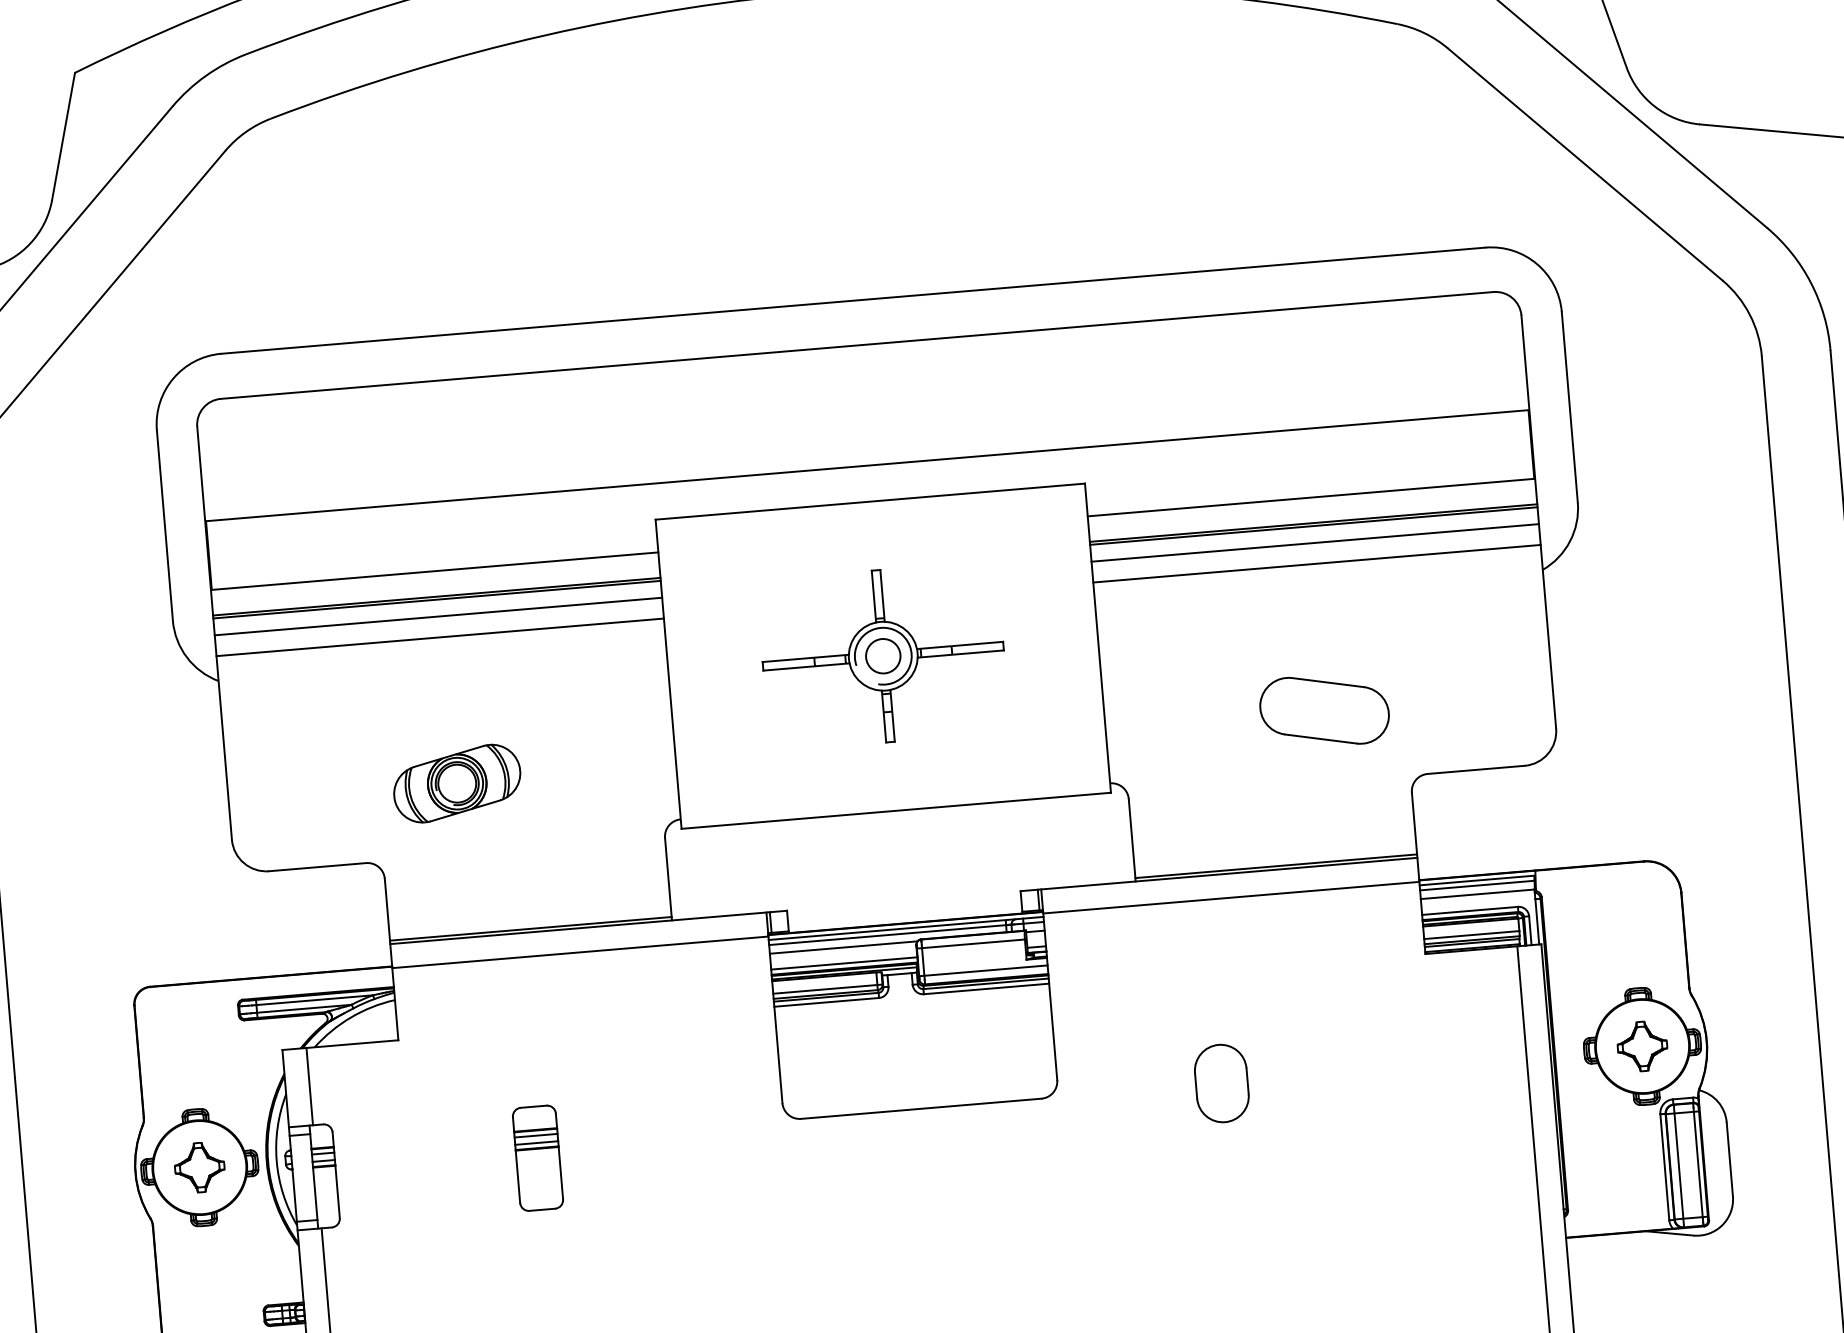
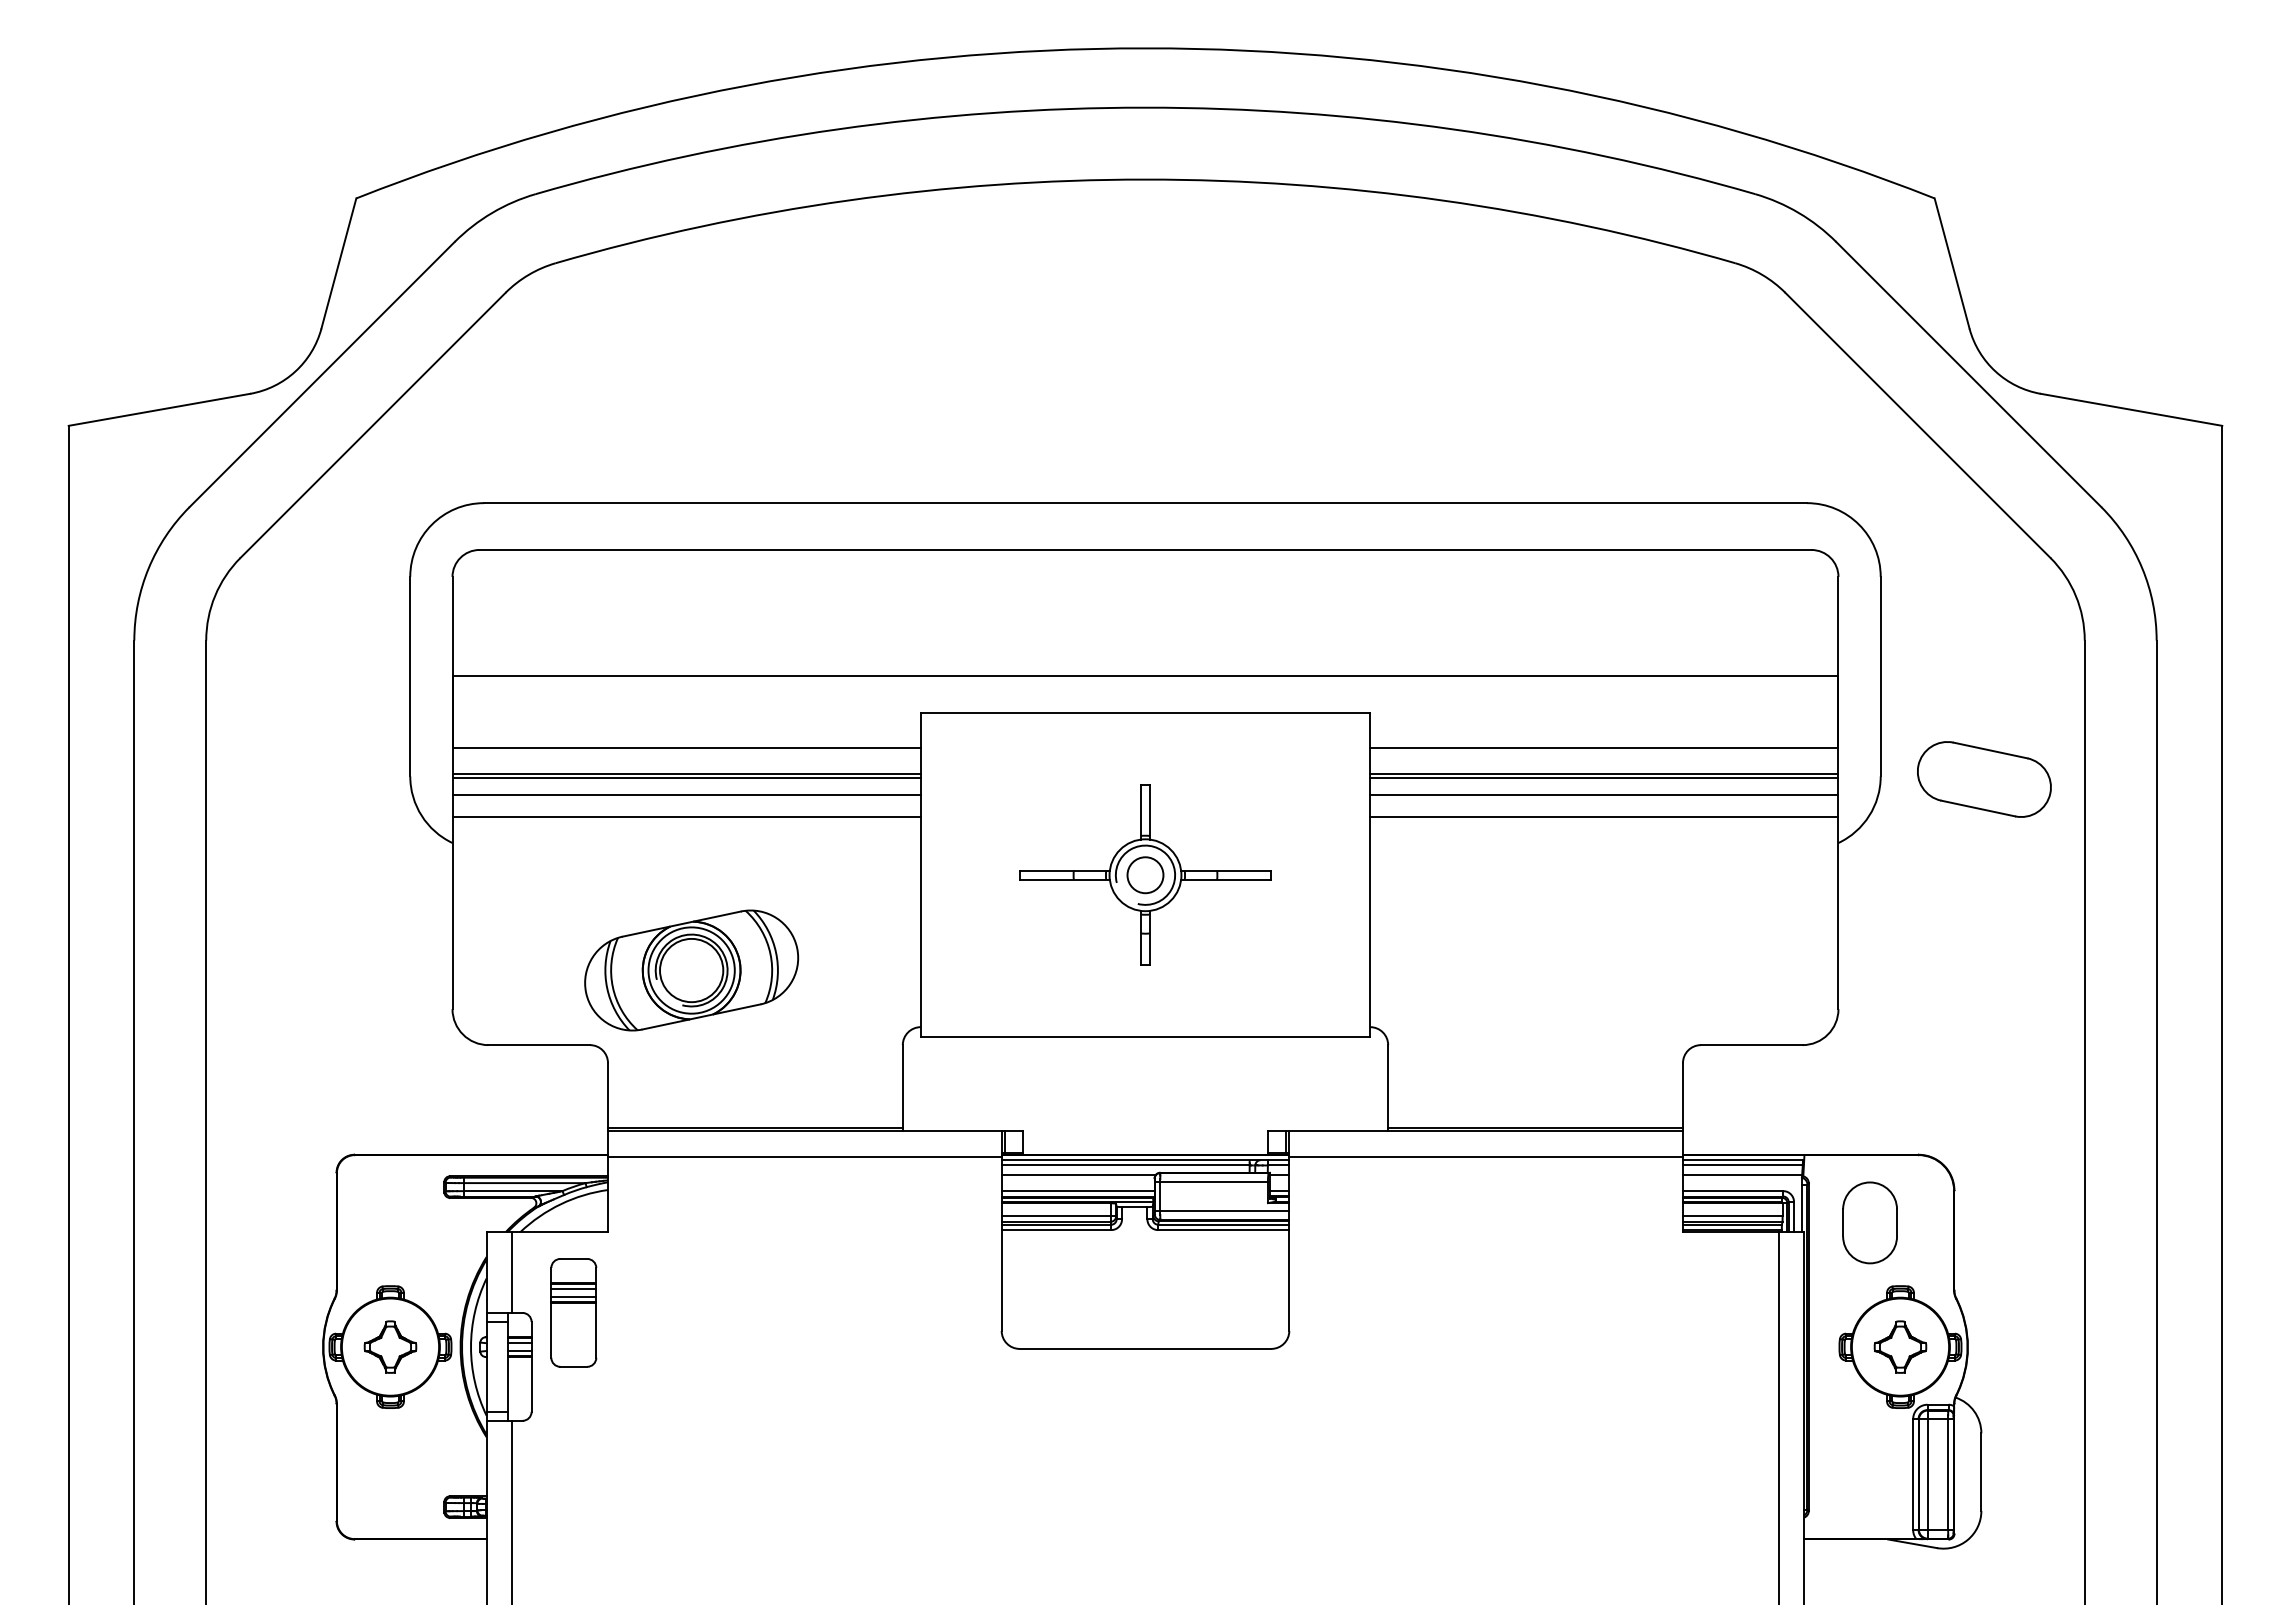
part: (1324, 710) -> (1984, 779), moved
part: (457, 783) -> (691, 970), size x1.6
part: (1221, 1083) -> (1869, 1222), moved
part: (537, 1157) -> (573, 1312), moved

